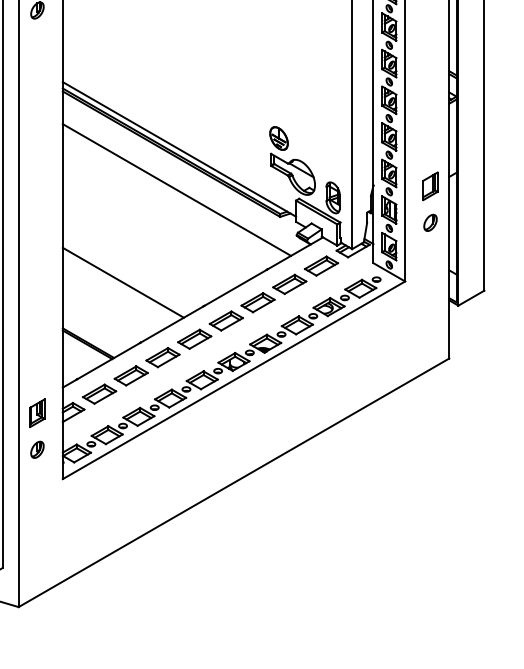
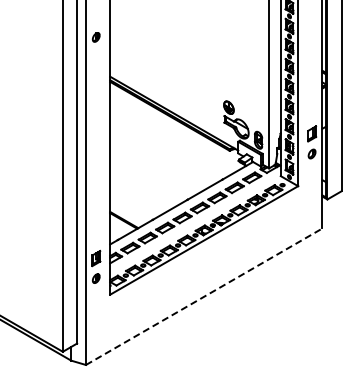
line: (176, 189) -> (172, 135), removed
line: (123, 282) -> (143, 186), removed
line: (234, 482) -> (204, 296), solid -> dashed

